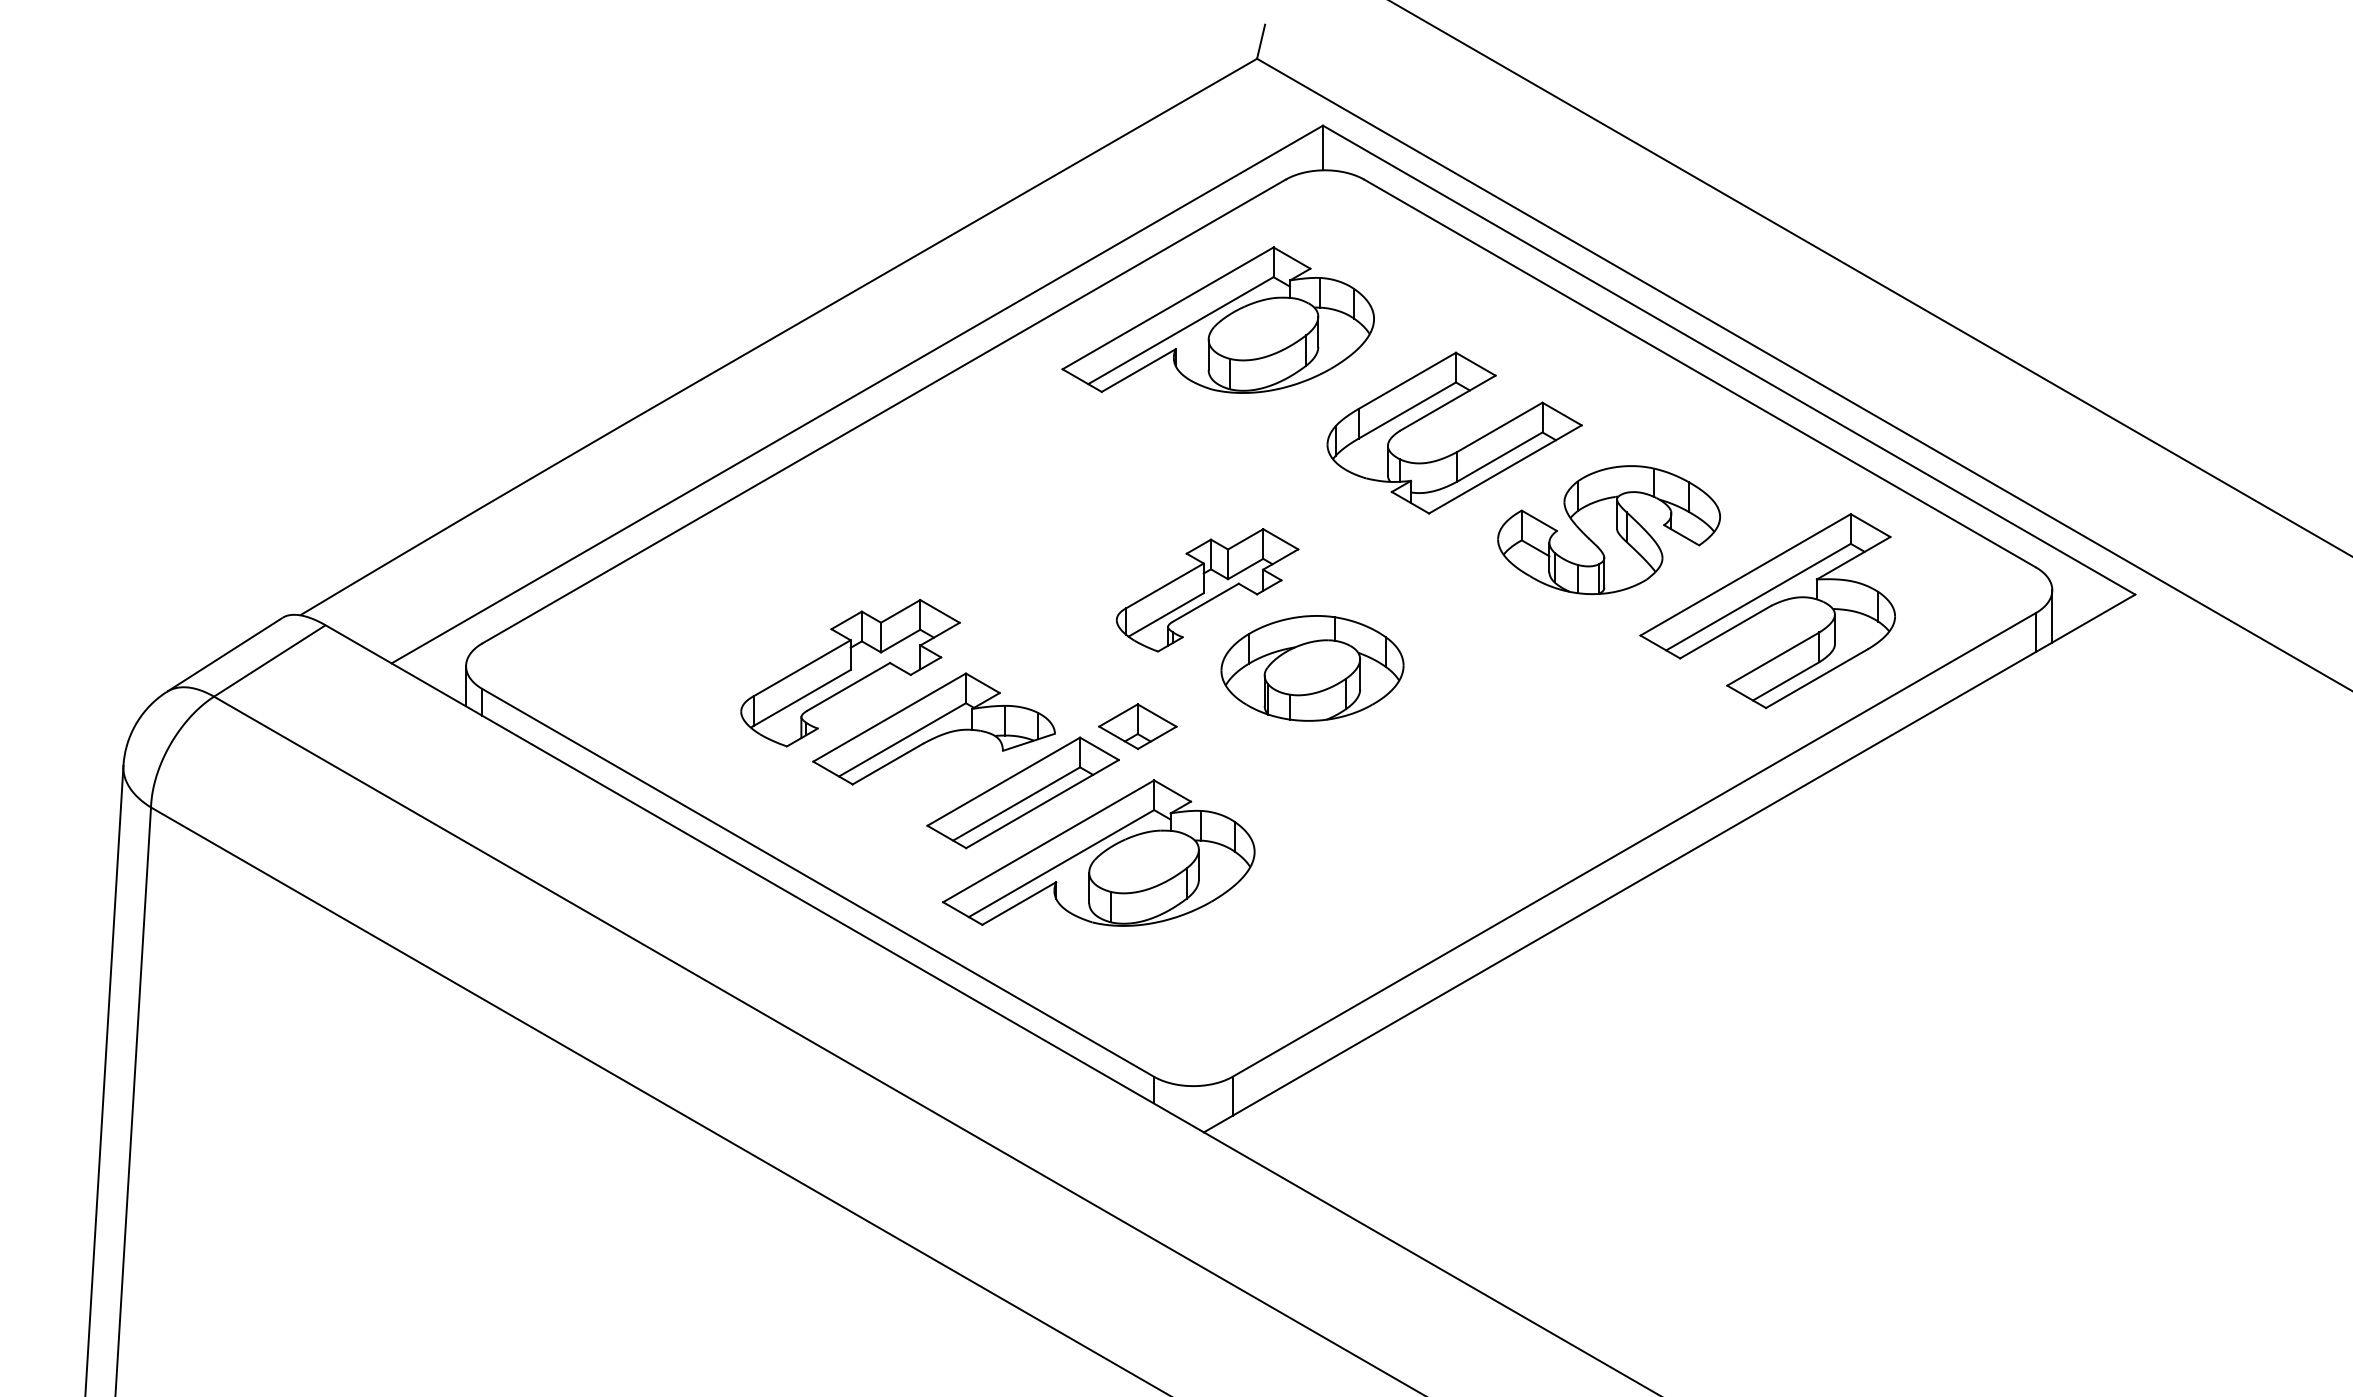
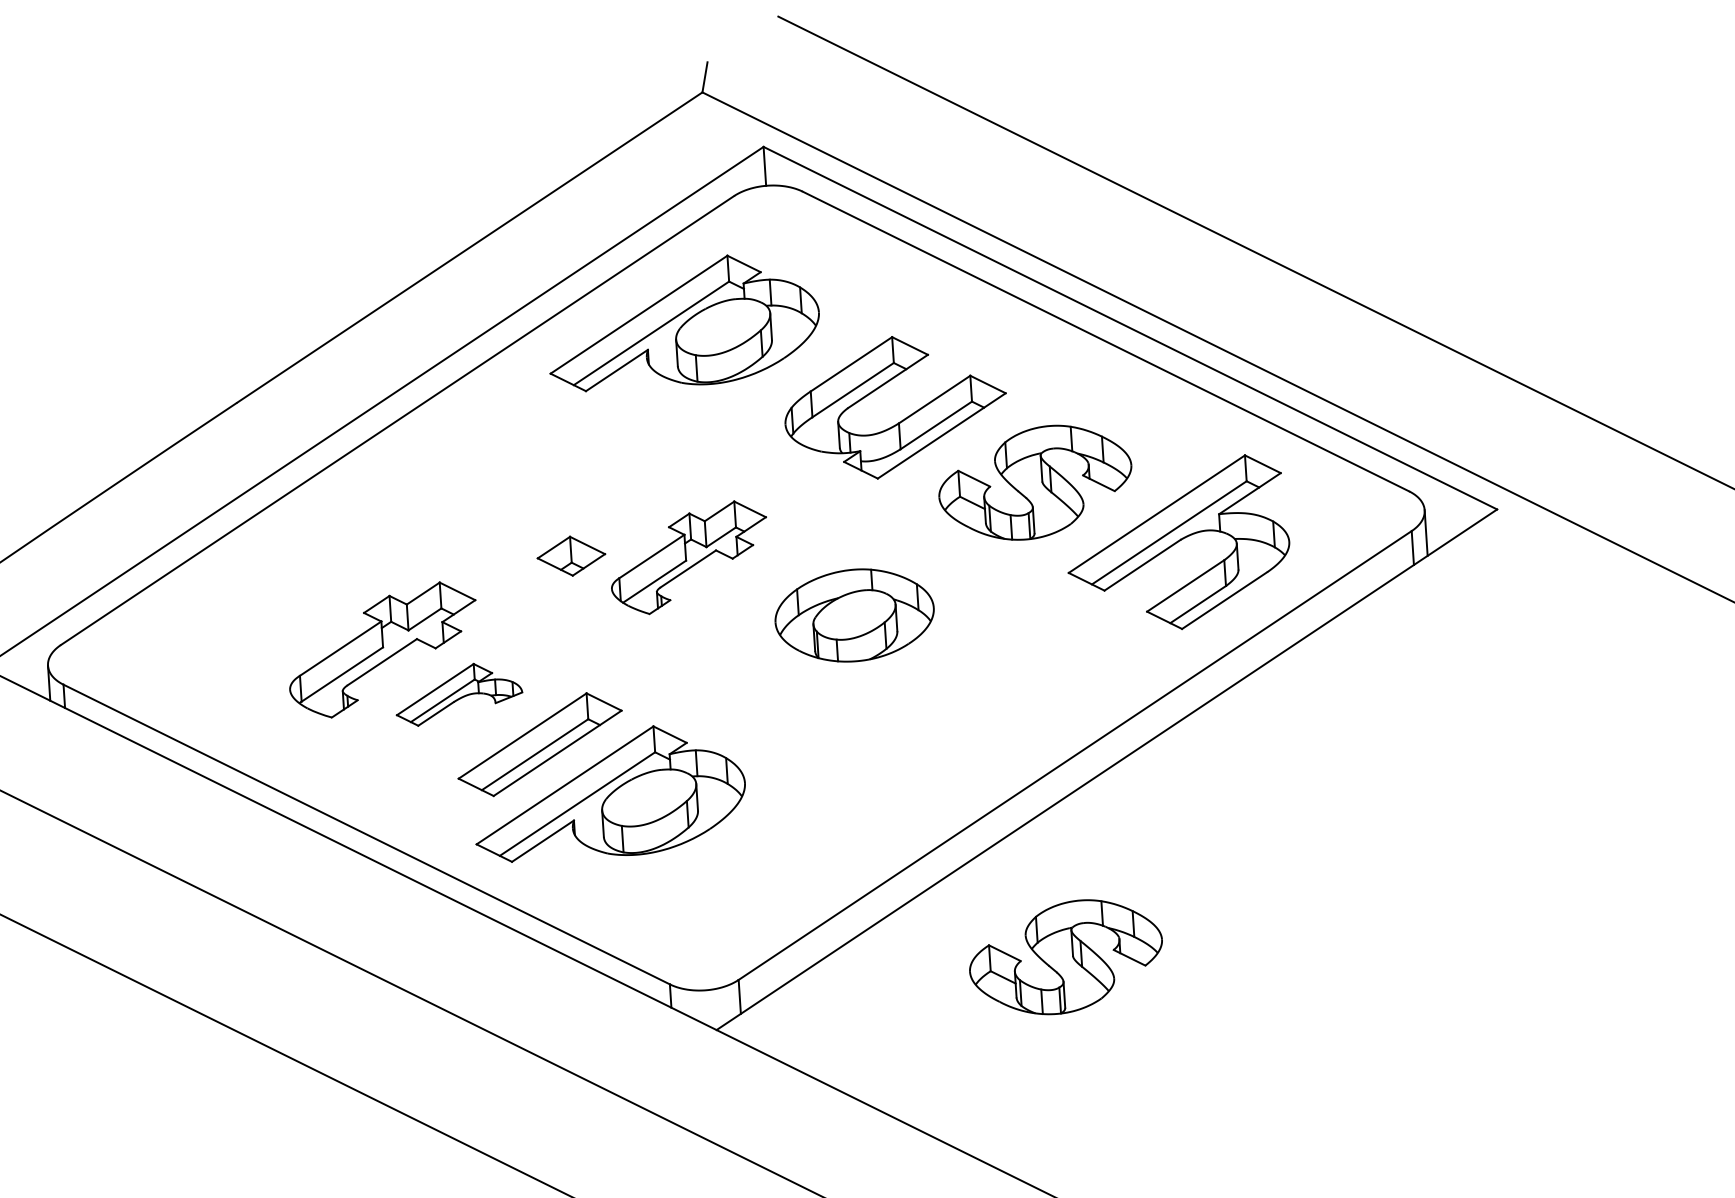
part: (1312, 668) -> (854, 615), moved
part: (1137, 726) -> (571, 556), moved
part: (933, 728) -> (458, 693), size x0.6
part: (1608, 1074) -> (1065, 956), added

